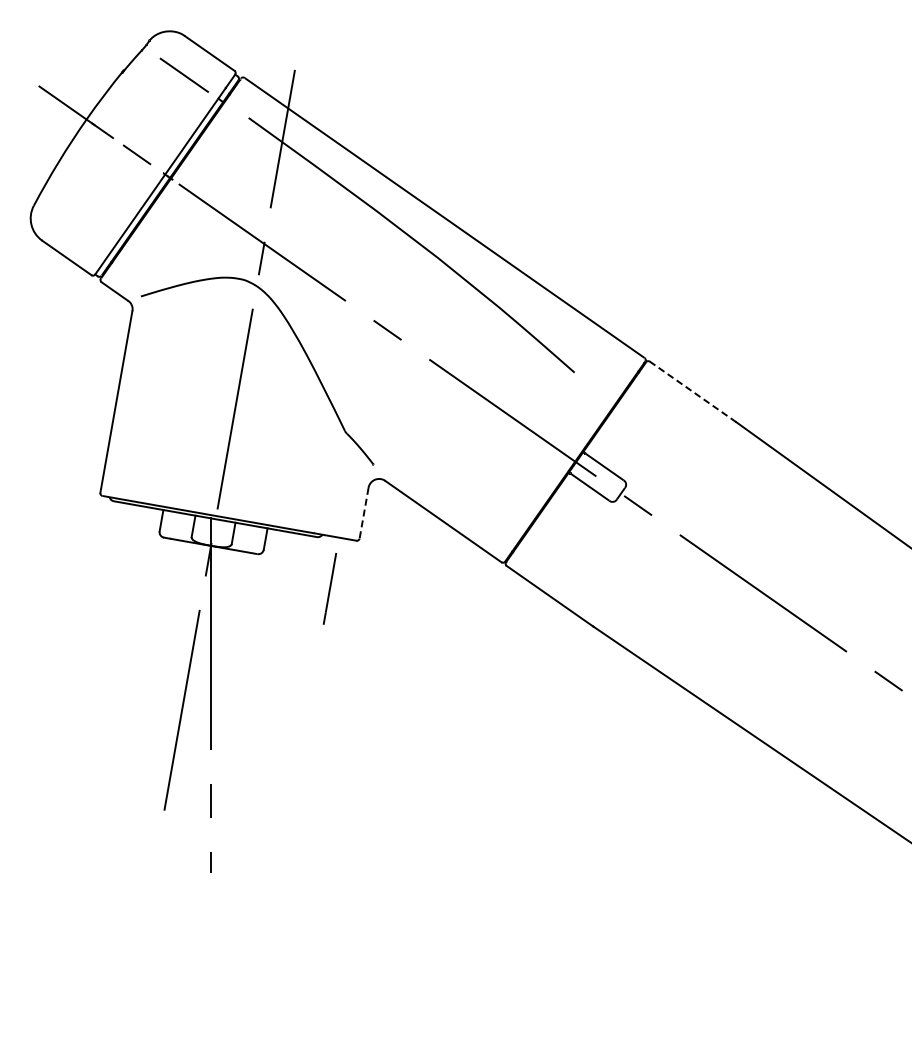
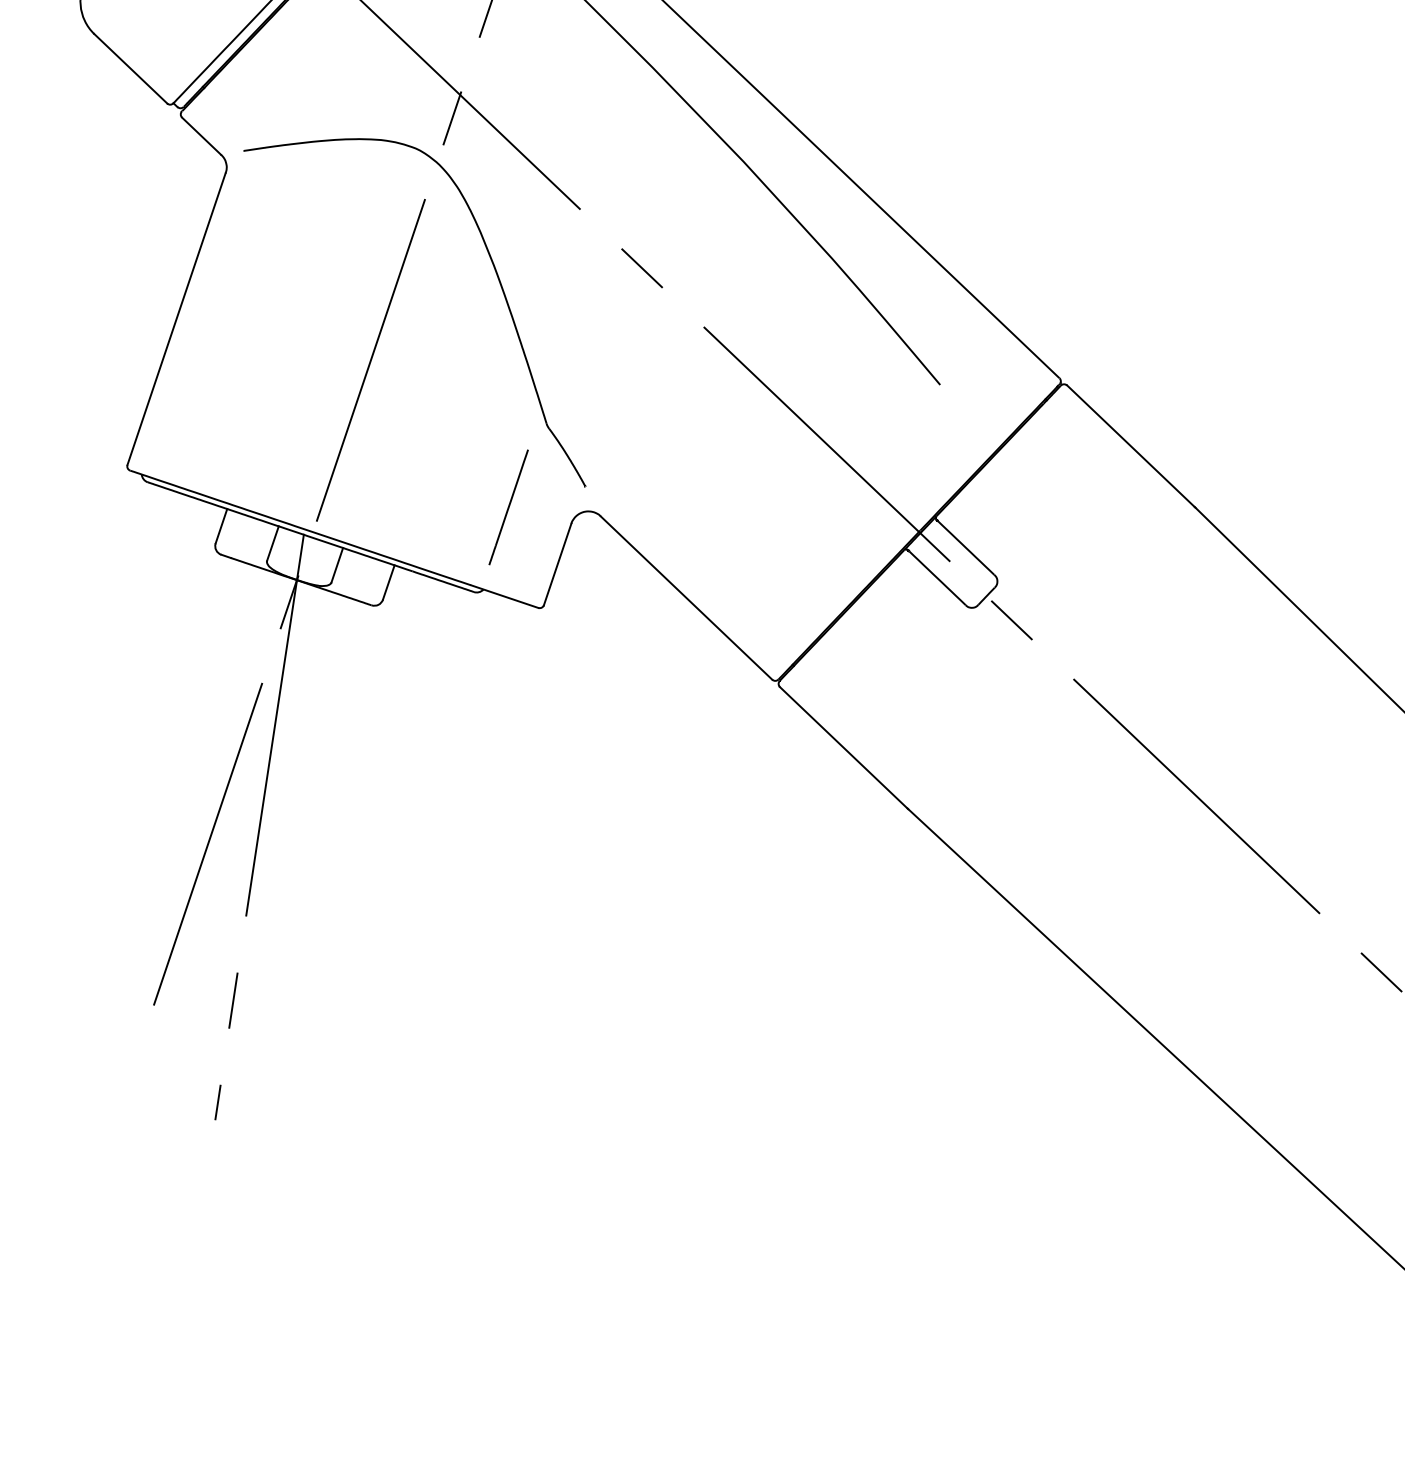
line: (693, 392) -> (1131, 447), dashed -> solid
line: (364, 513) -> (558, 564), dashed -> solid
line: (329, 588) -> (508, 506), moved

